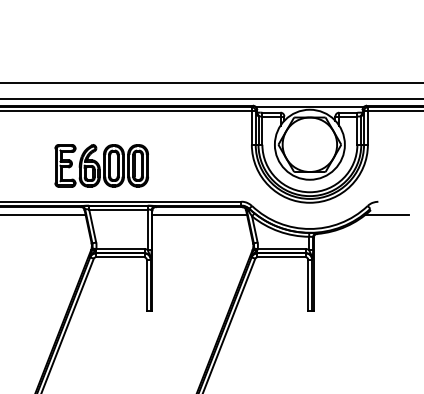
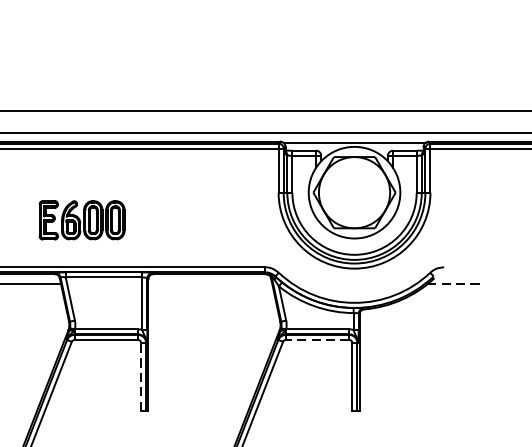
part: (101, 165) -> (81, 219), size x0.7
line: (199, 214) -> (210, 283), removed
line: (387, 214) -> (456, 283), solid -> dashed
line: (281, 257) -> (317, 340), solid -> dashed
line: (146, 285) -> (140, 376), solid -> dashed

